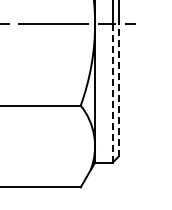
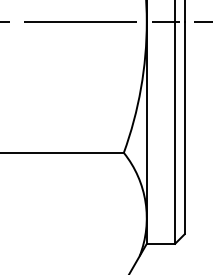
line: (118, 89) -> (184, 127), dashed -> solid
line: (112, 92) -> (174, 131), dashed -> solid

